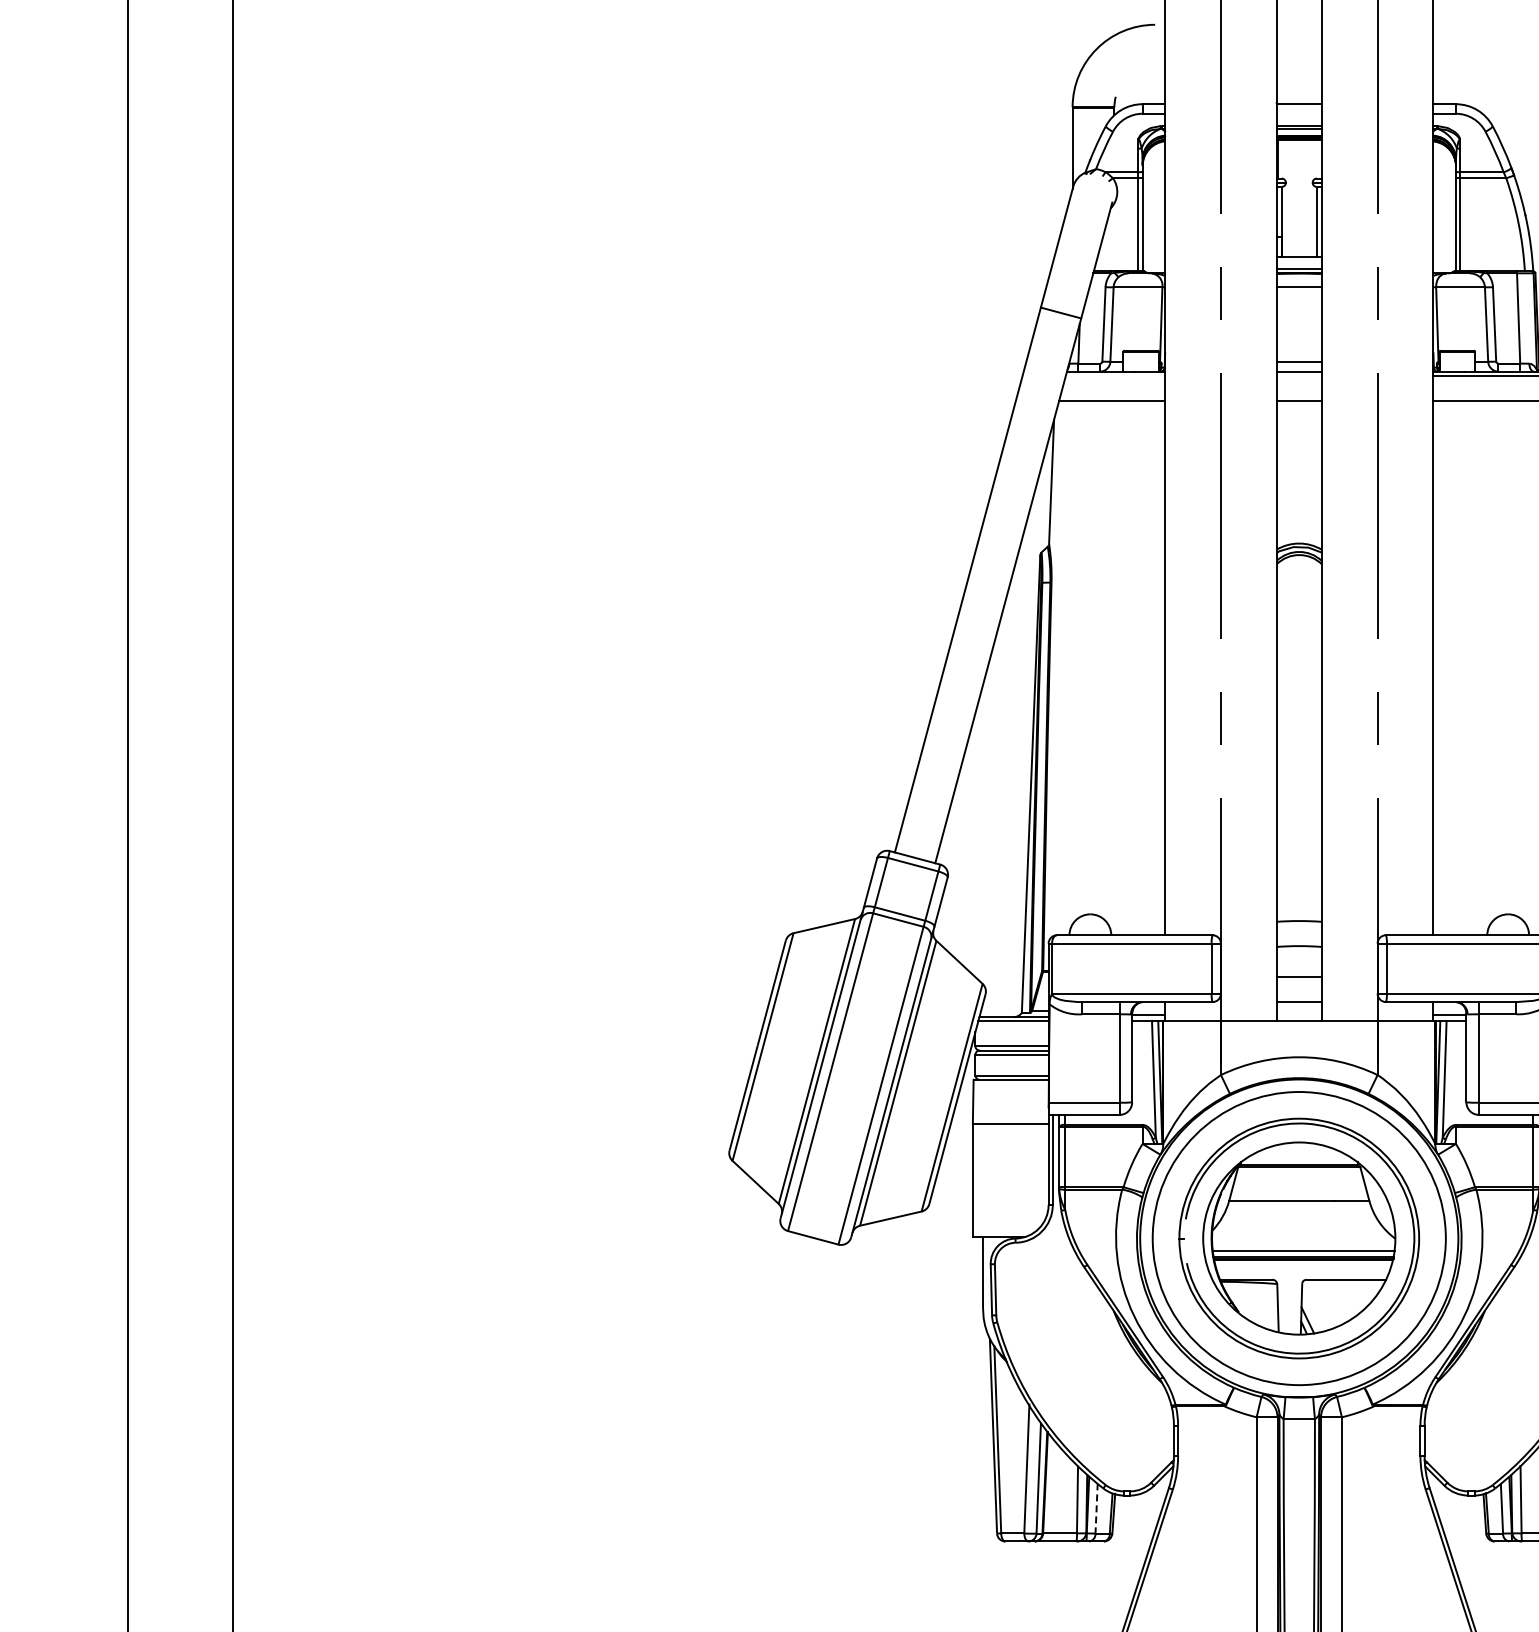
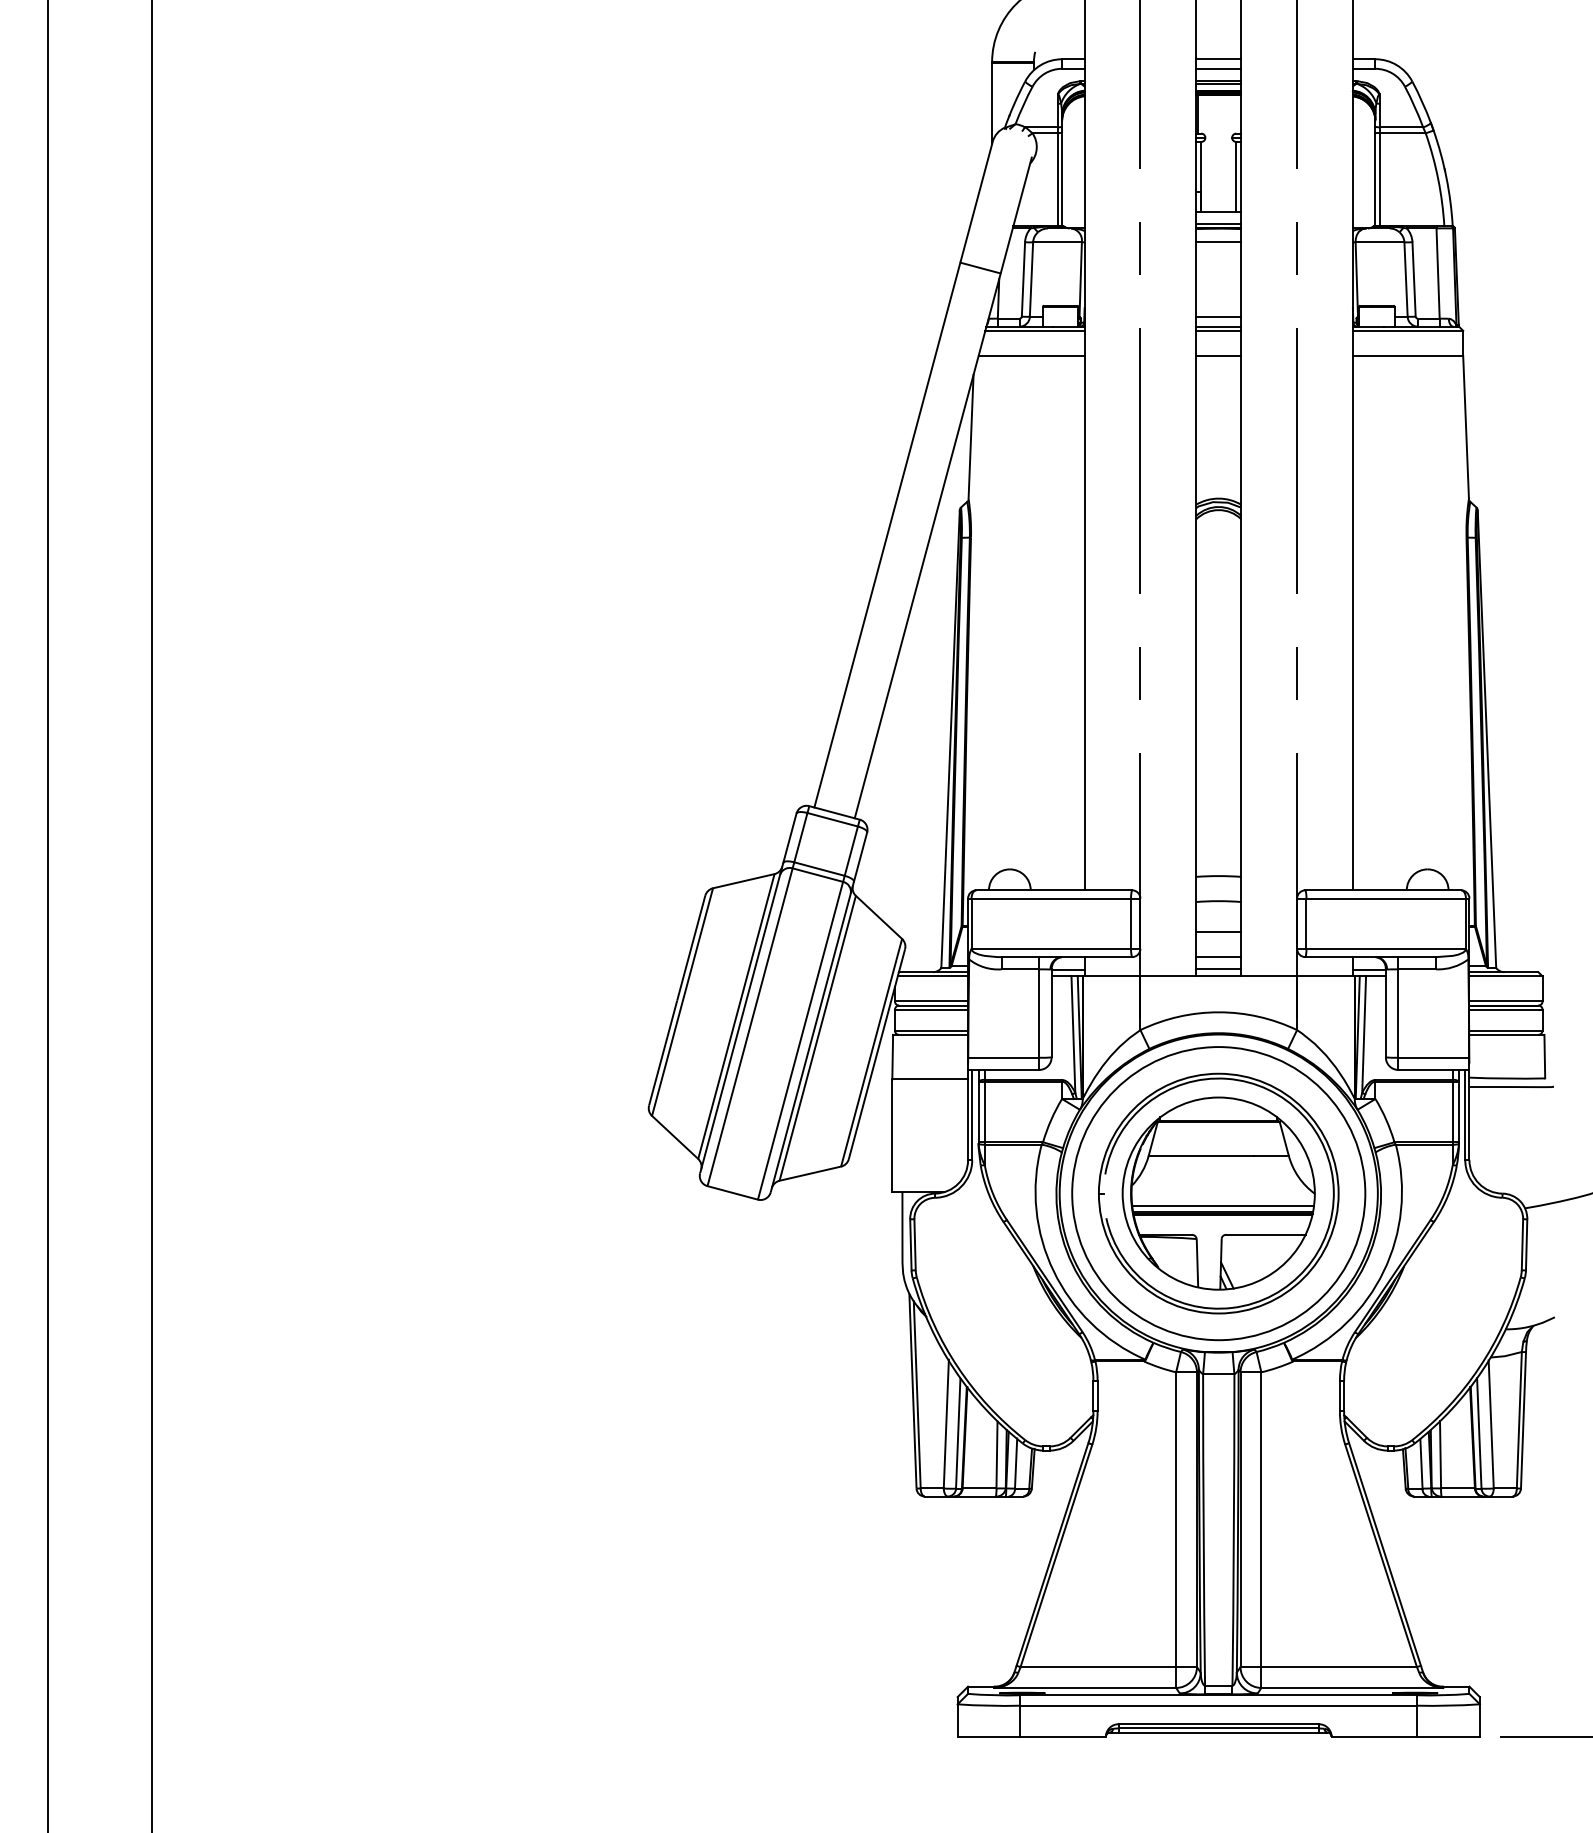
line: (1299, 113) -> (1218, 68), added
line: (1115, 375) -> (1034, 330), added
line: (1299, 375) -> (1218, 330), added
line: (1299, 1014) -> (1218, 969), added
line: (1097, 1509) -> (1016, 1464), dashed -> solid

